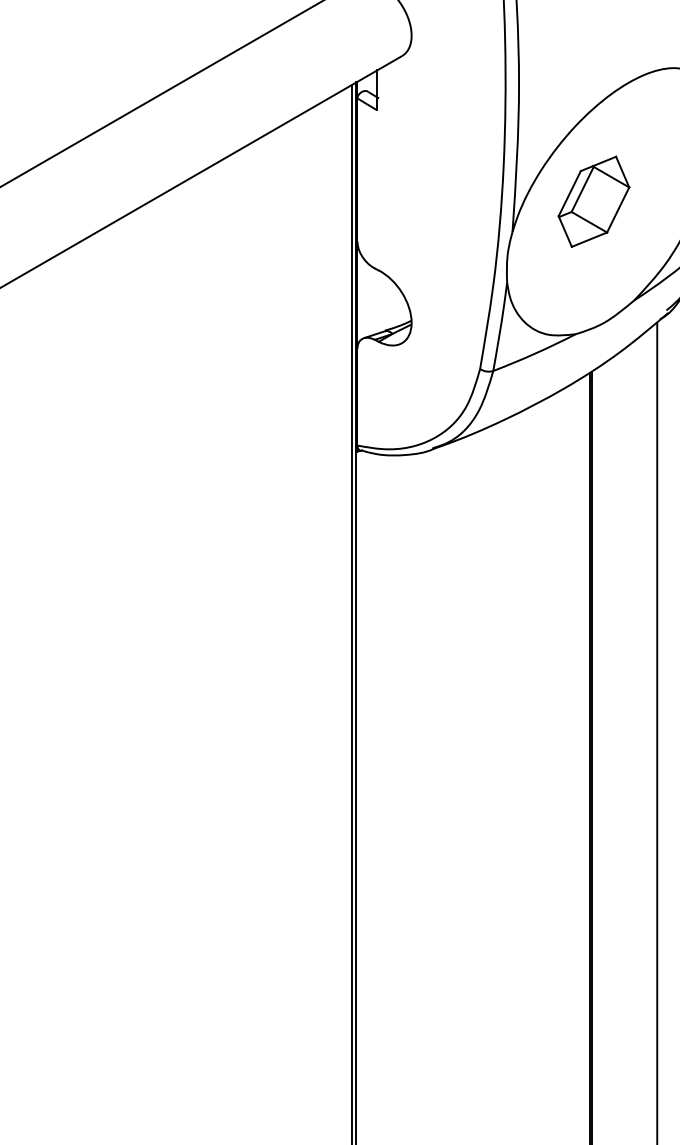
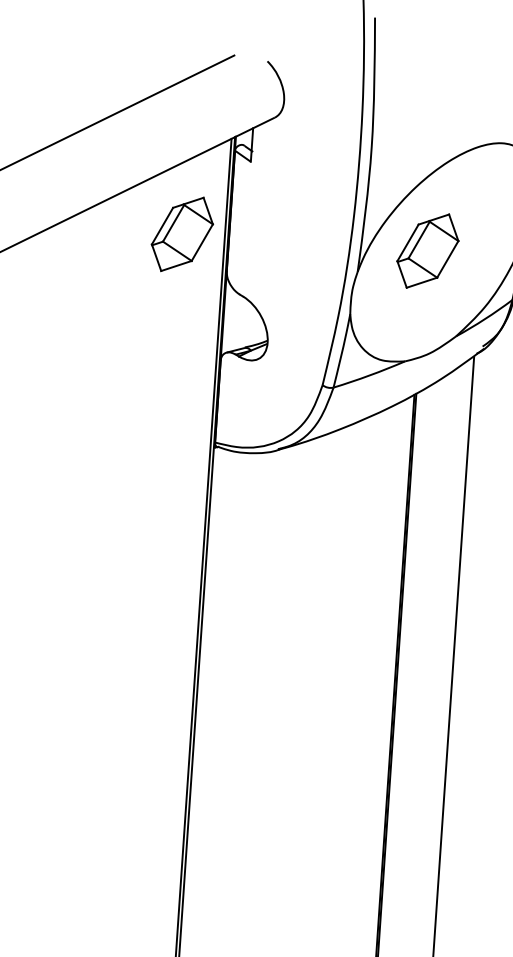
part: (301, 201) -> (182, 234), added

